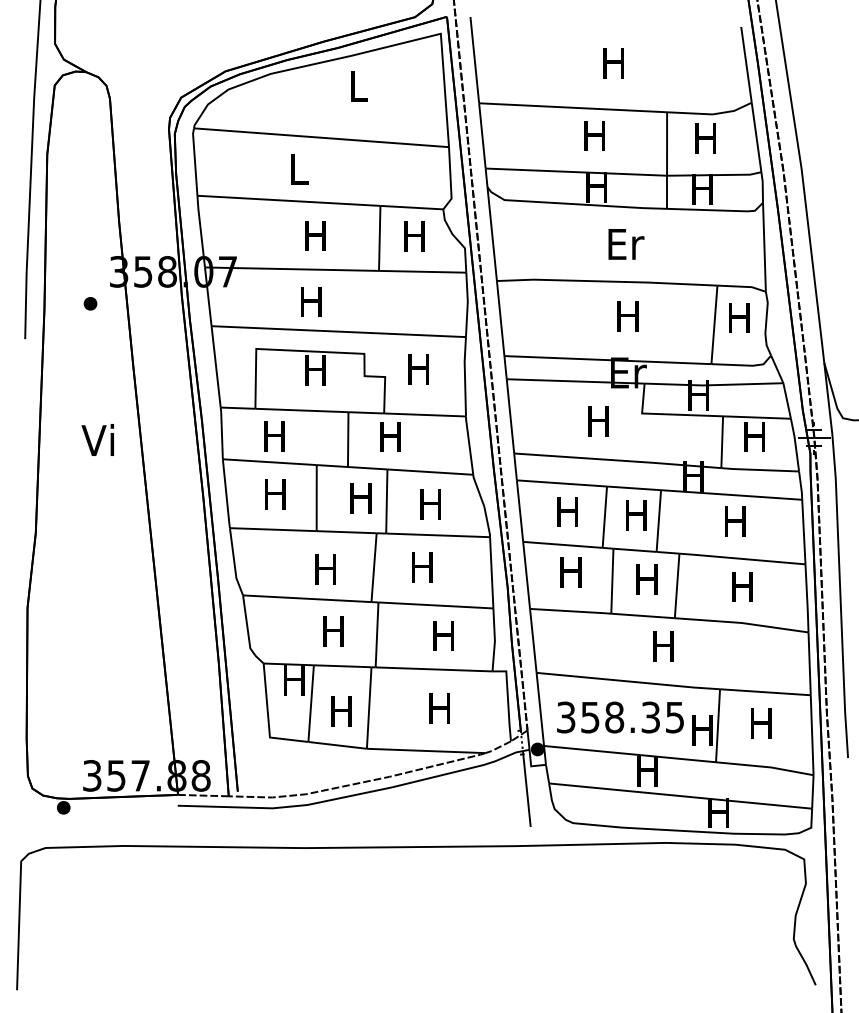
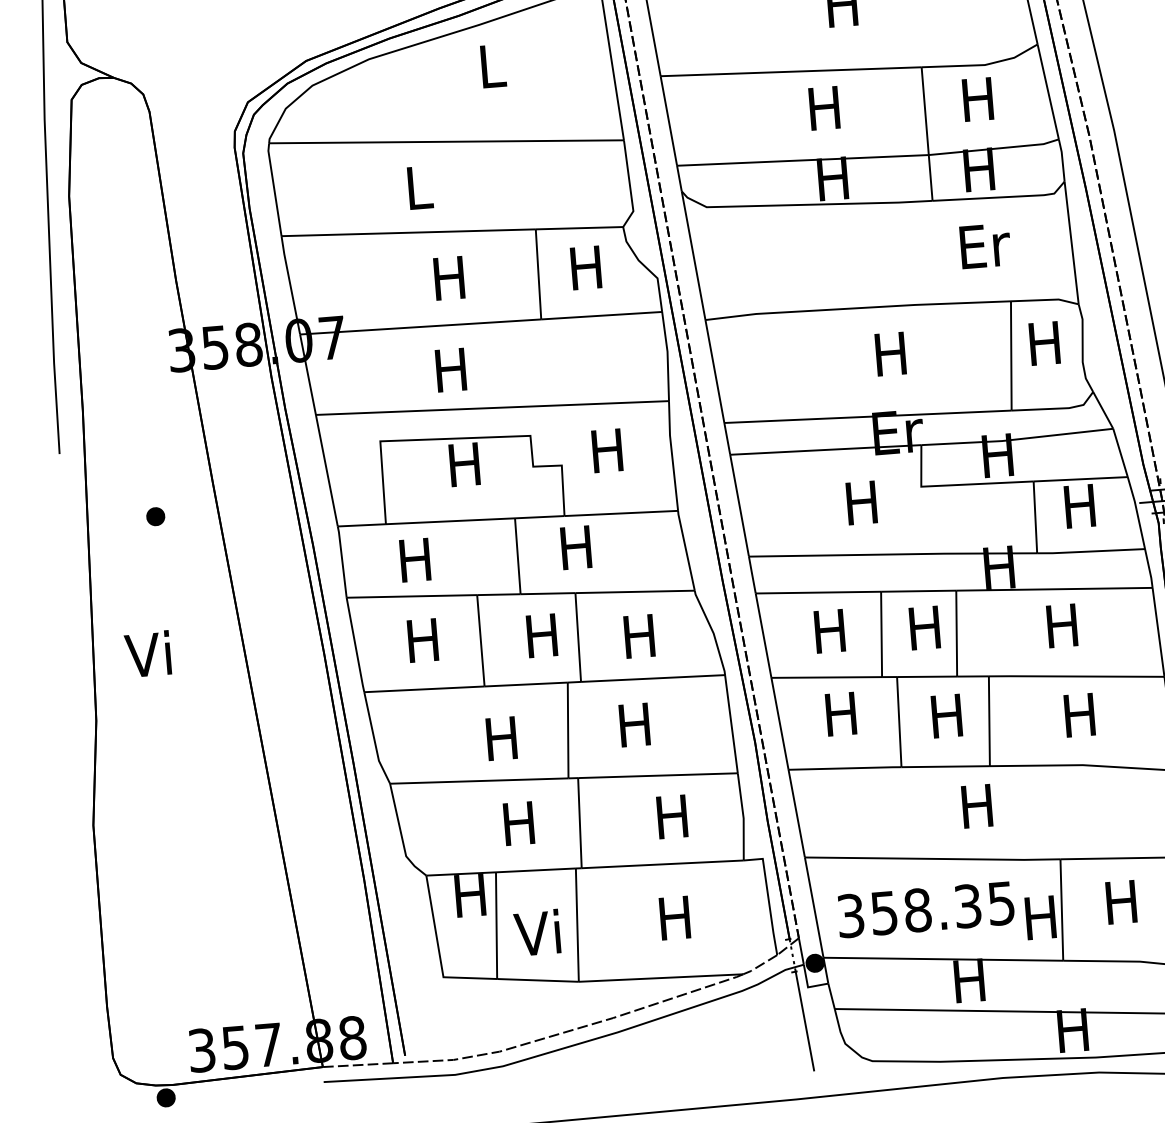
text: (626, 244) -> (985, 246), moved
part: (90, 303) -> (155, 516), moved
text: (97, 439) -> (147, 653), moved
text: (339, 711) -> (536, 933), H -> Vi

